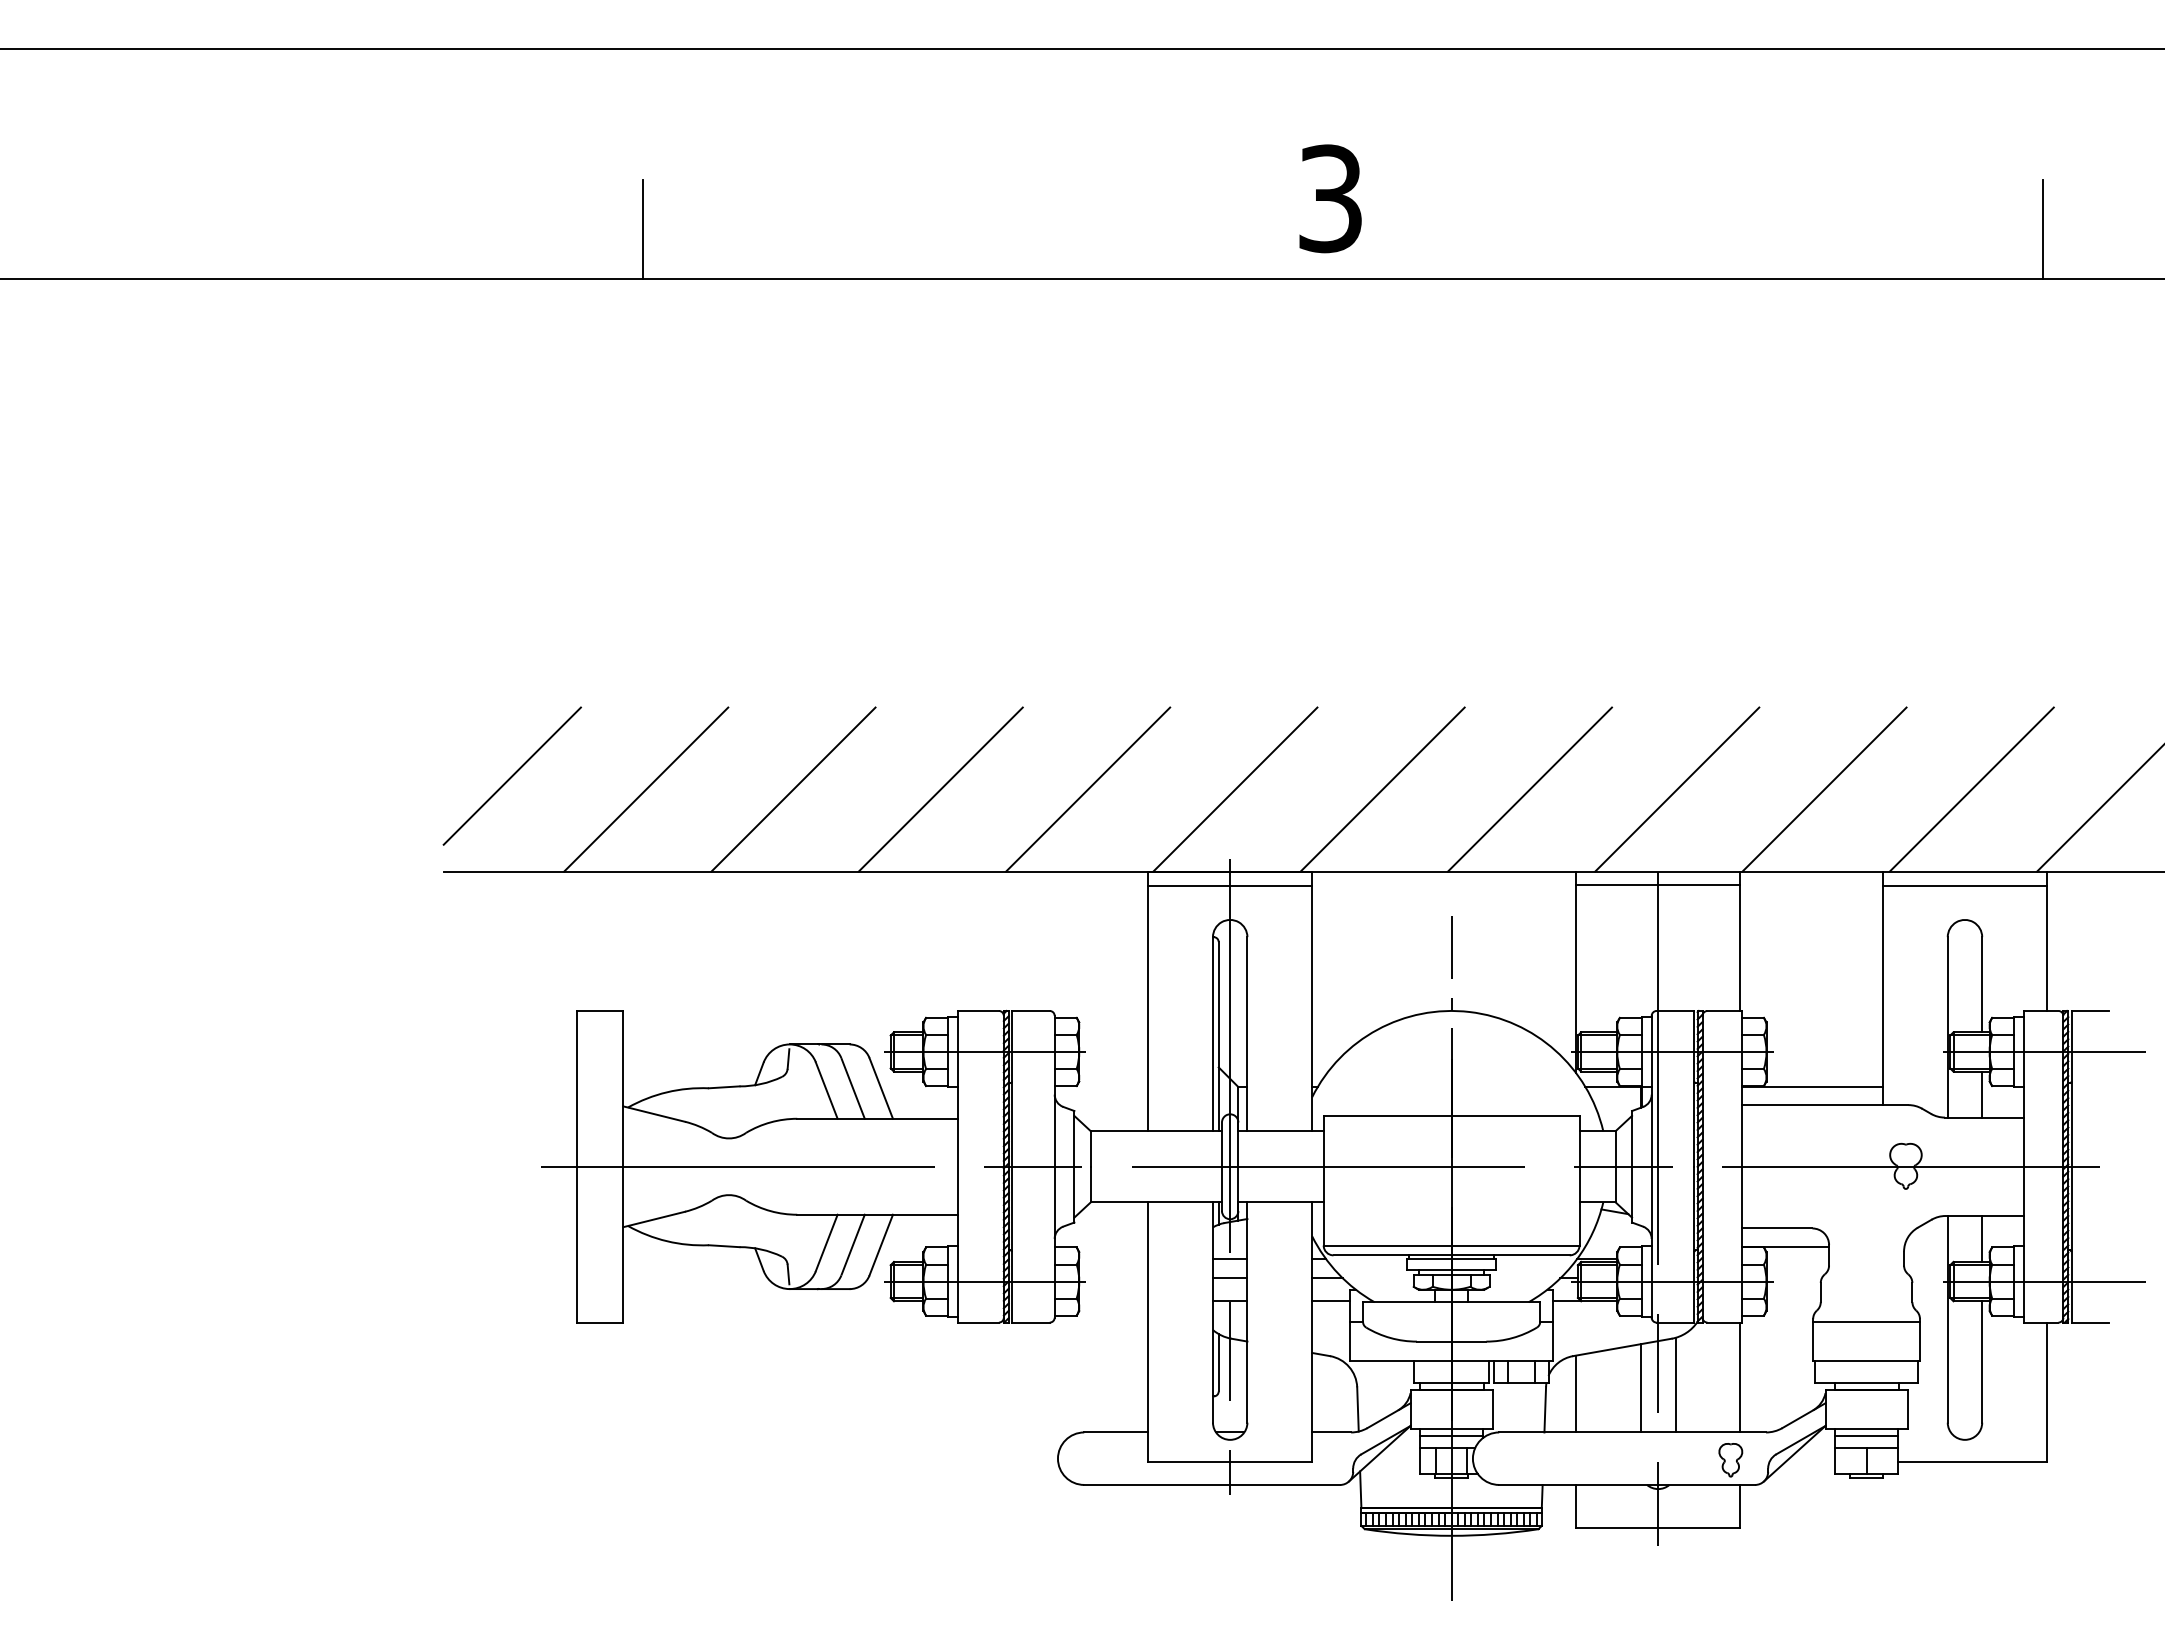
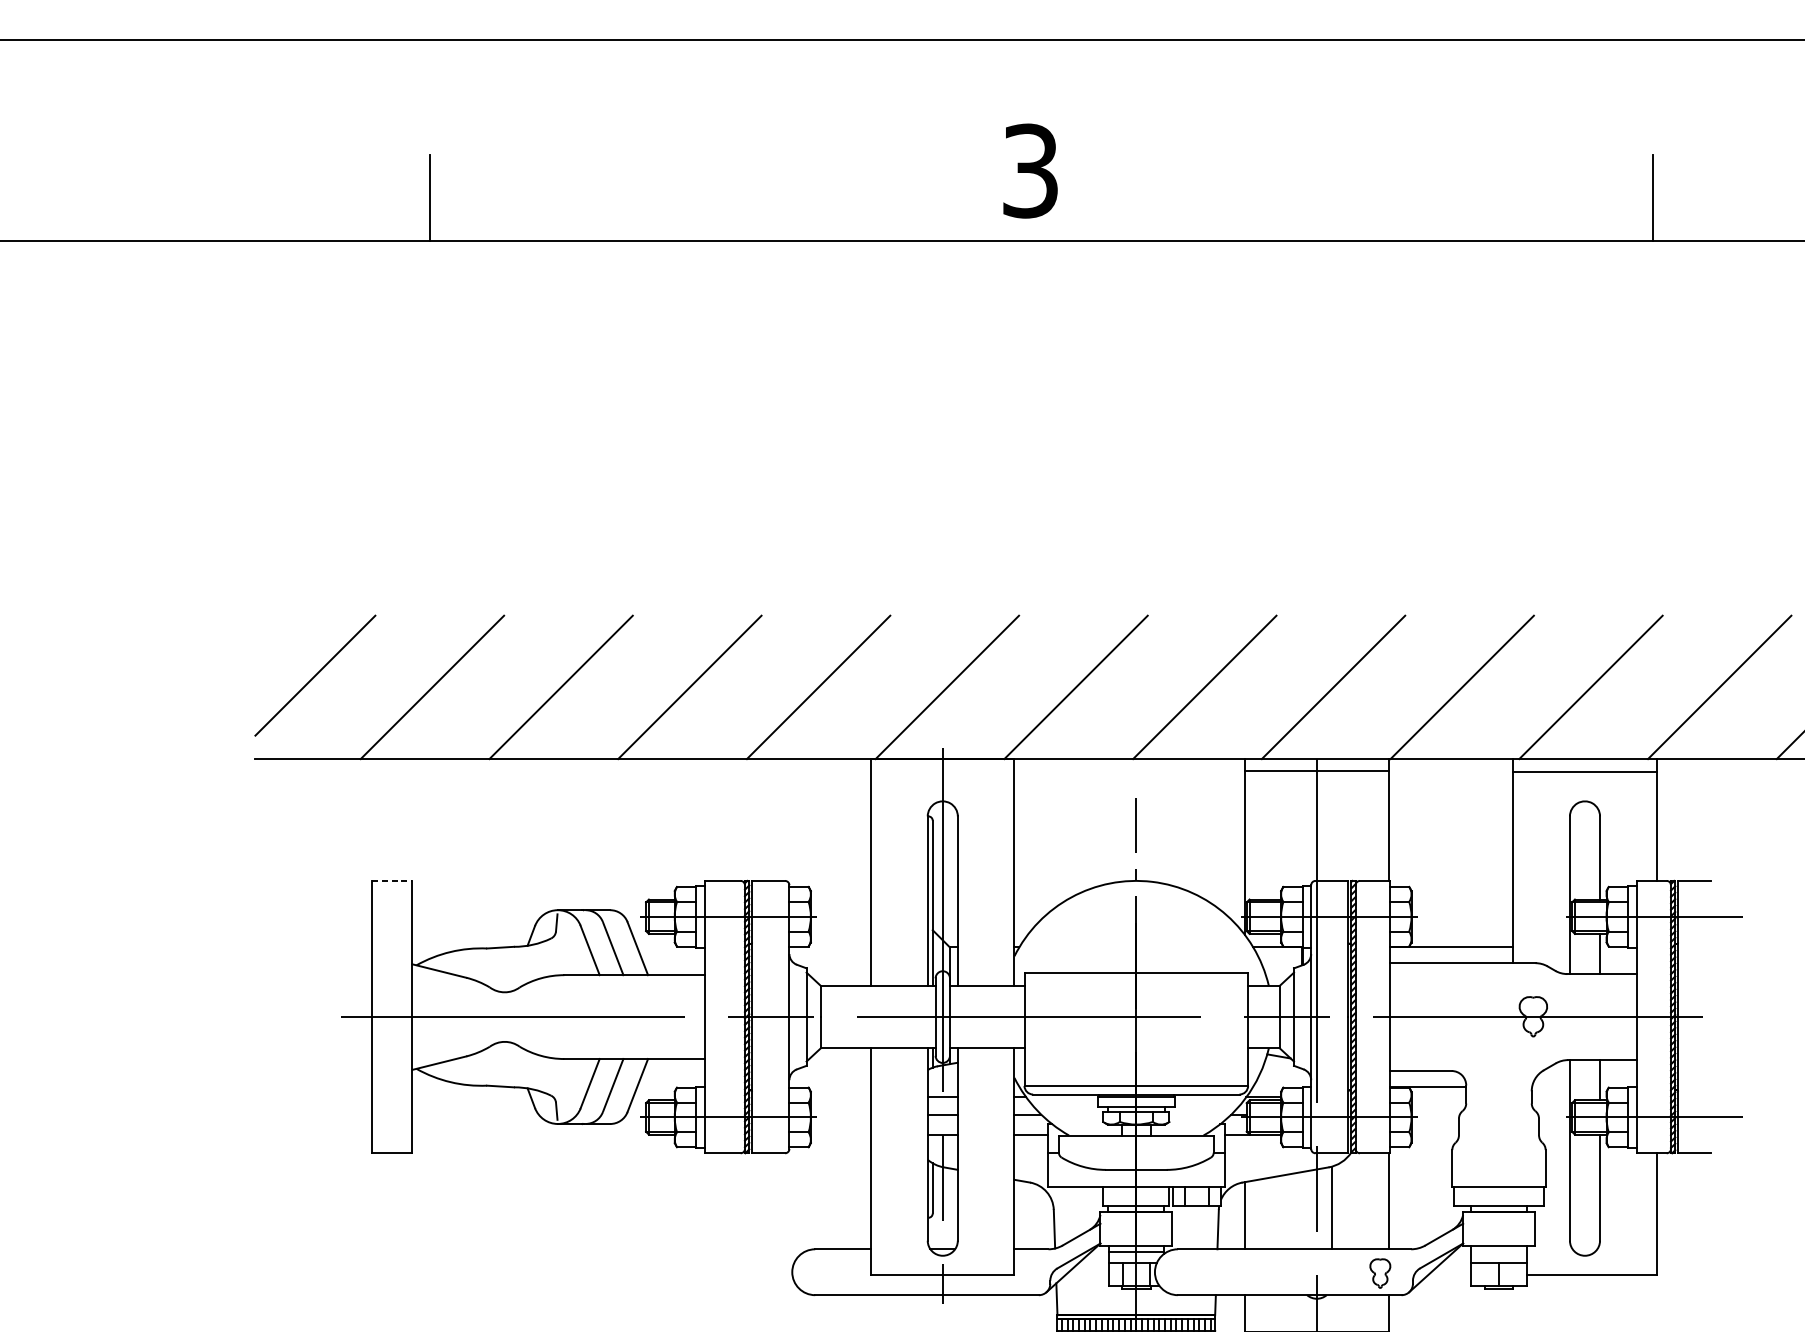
line: (1230, 886) -> (943, 772), removed
line: (600, 1010) -> (392, 880), solid -> dashed
line: (1866, 1321) -> (1498, 1152), removed
line: (1641, 1388) -> (1302, 1210), removed
line: (1866, 1435) -> (1498, 1251), removed

